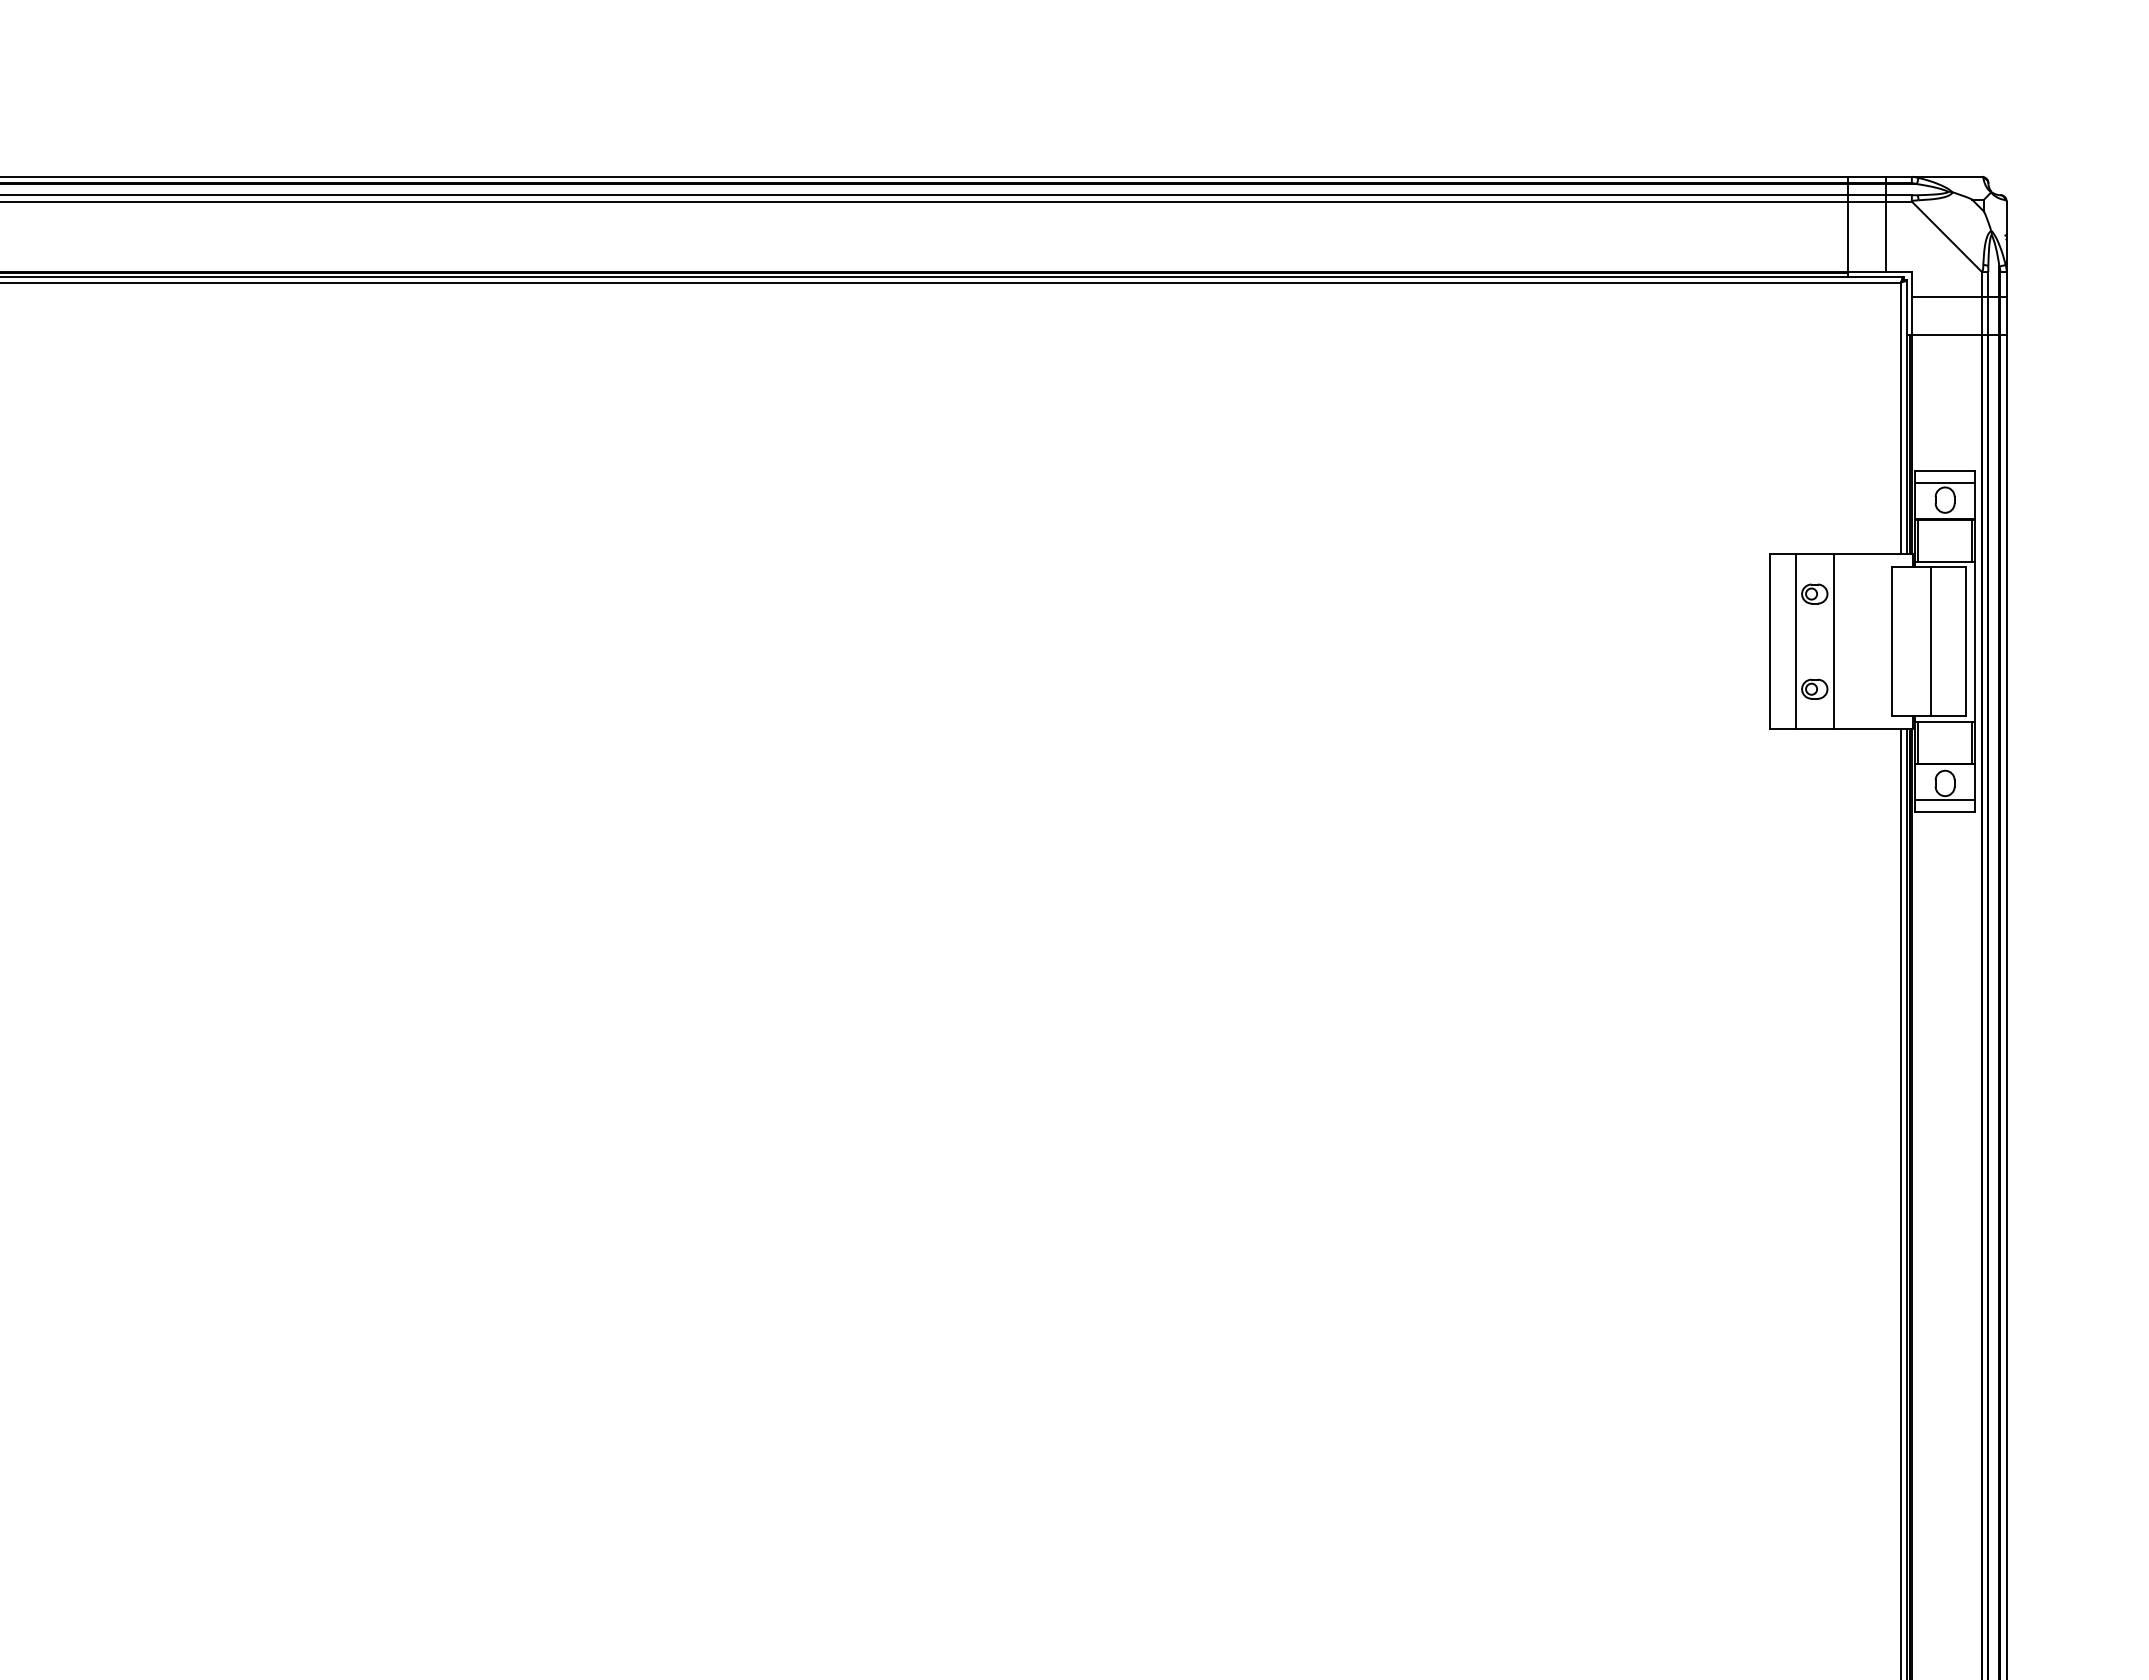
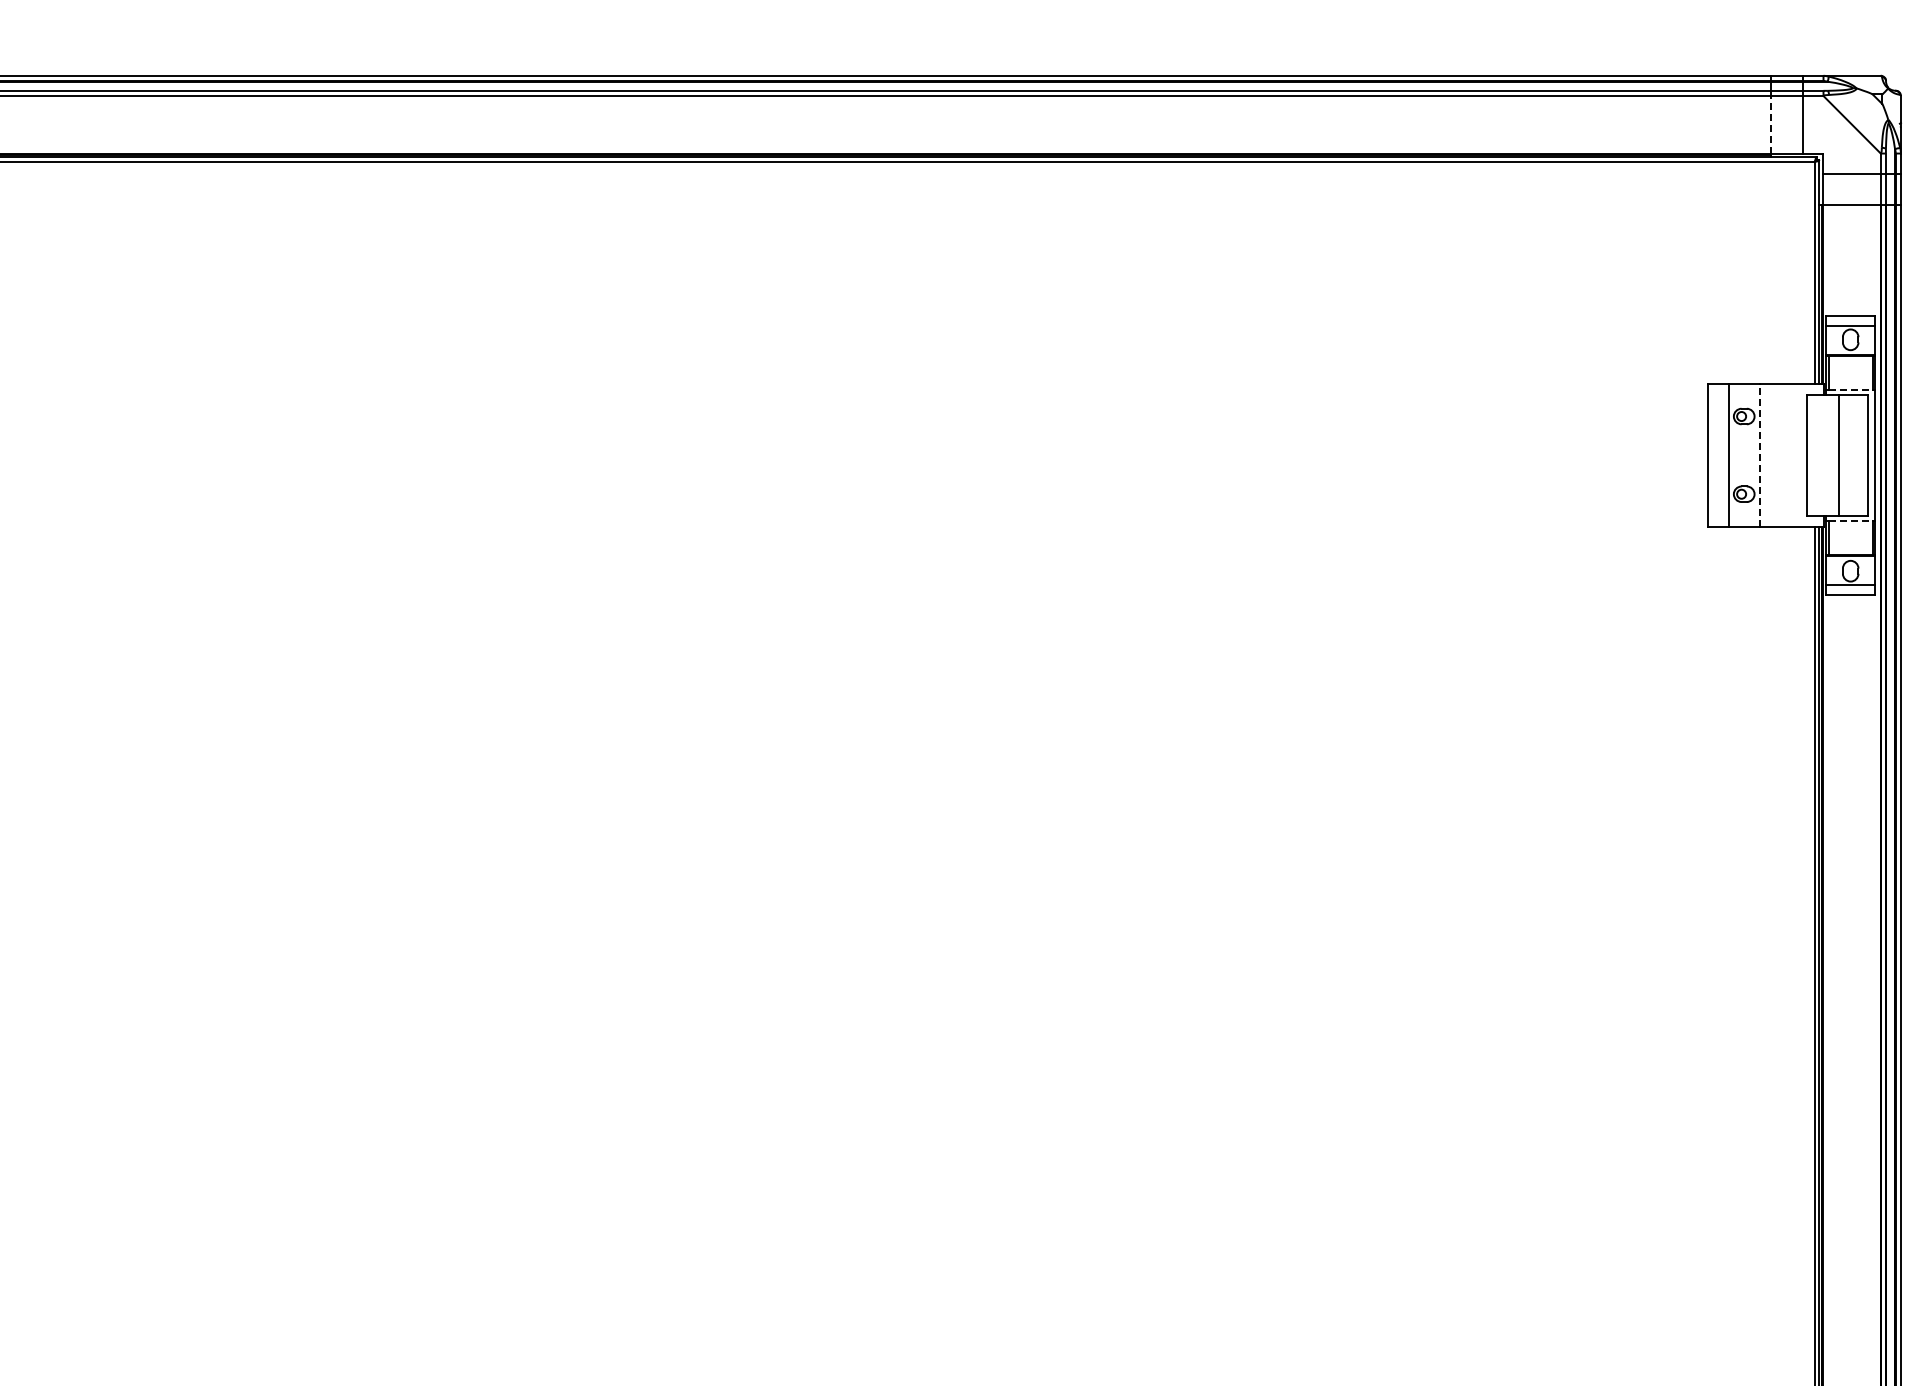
line: (1848, 236) -> (1771, 124), solid -> dashed
line: (1946, 562) -> (1851, 390), solid -> dashed
line: (1834, 640) -> (1760, 454), solid -> dashed
line: (1946, 721) -> (1851, 520), solid -> dashed

